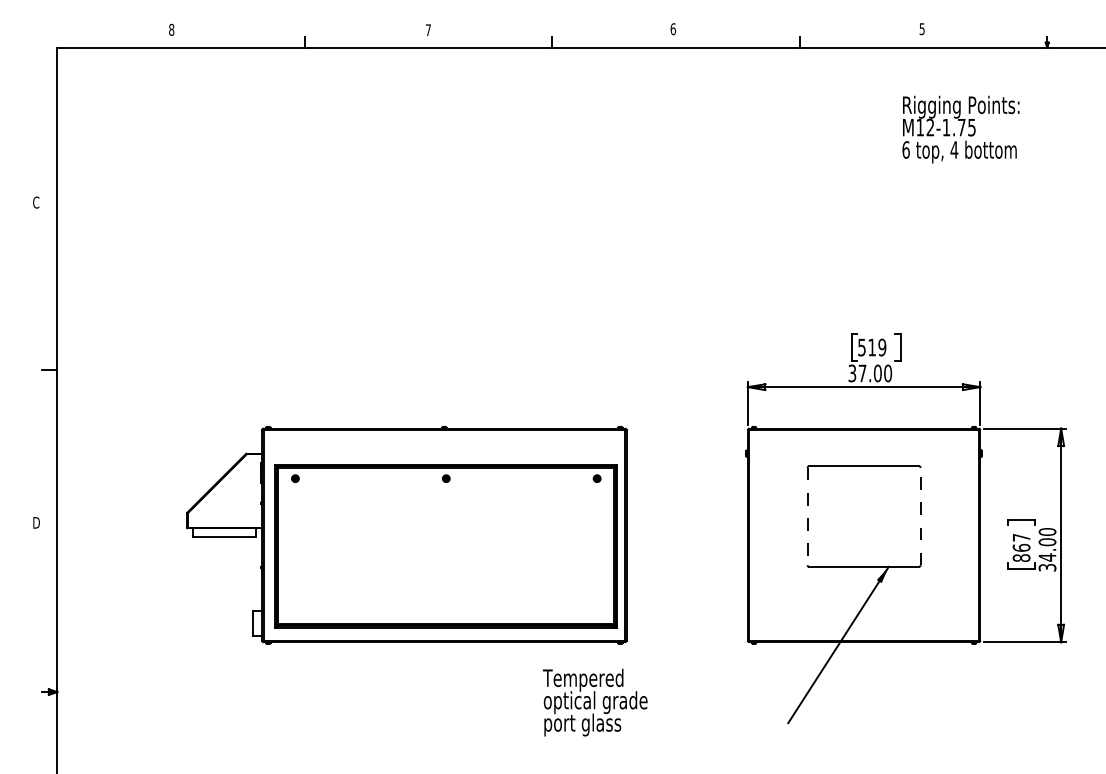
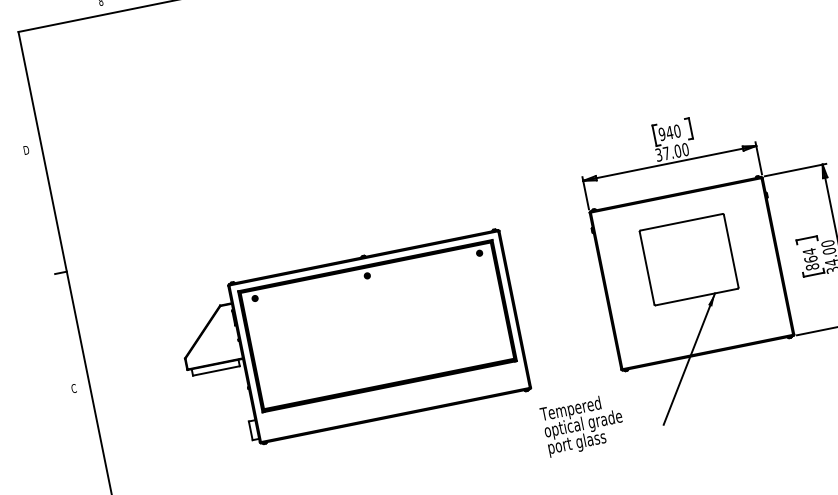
text: (36, 202) -> (26, 150), C -> D
text: (872, 347) -> (670, 132), 519 -> 940
line: (807, 516) -> (647, 268), dashed -> solid
line: (920, 516) -> (731, 251), dashed -> solid
text: (35, 522) -> (73, 388), D -> C
text: (1021, 537) -> (809, 251), 867 -> 864
part: (445, 546) -> (376, 326), moved
text: (595, 702) -> (583, 424), moved

